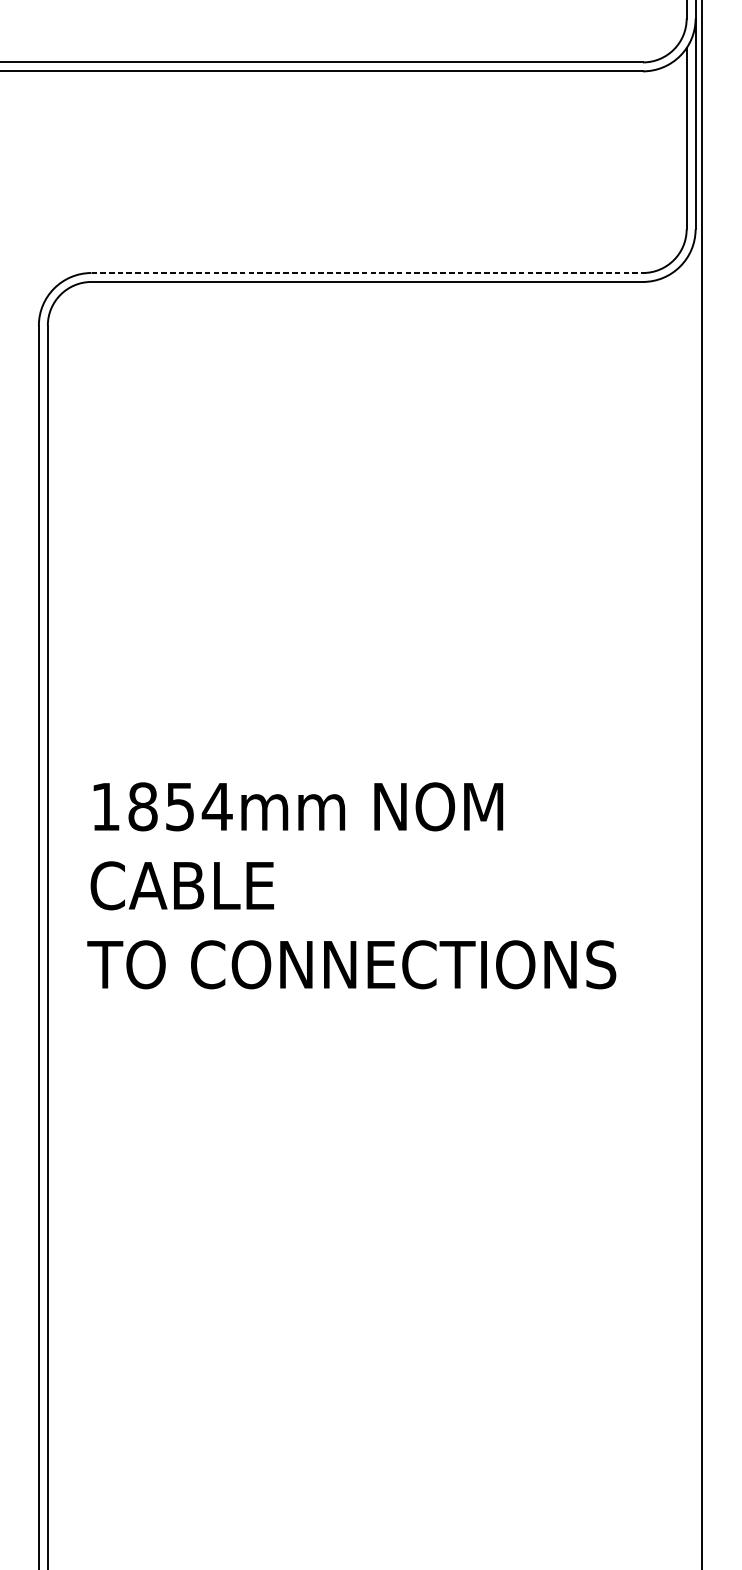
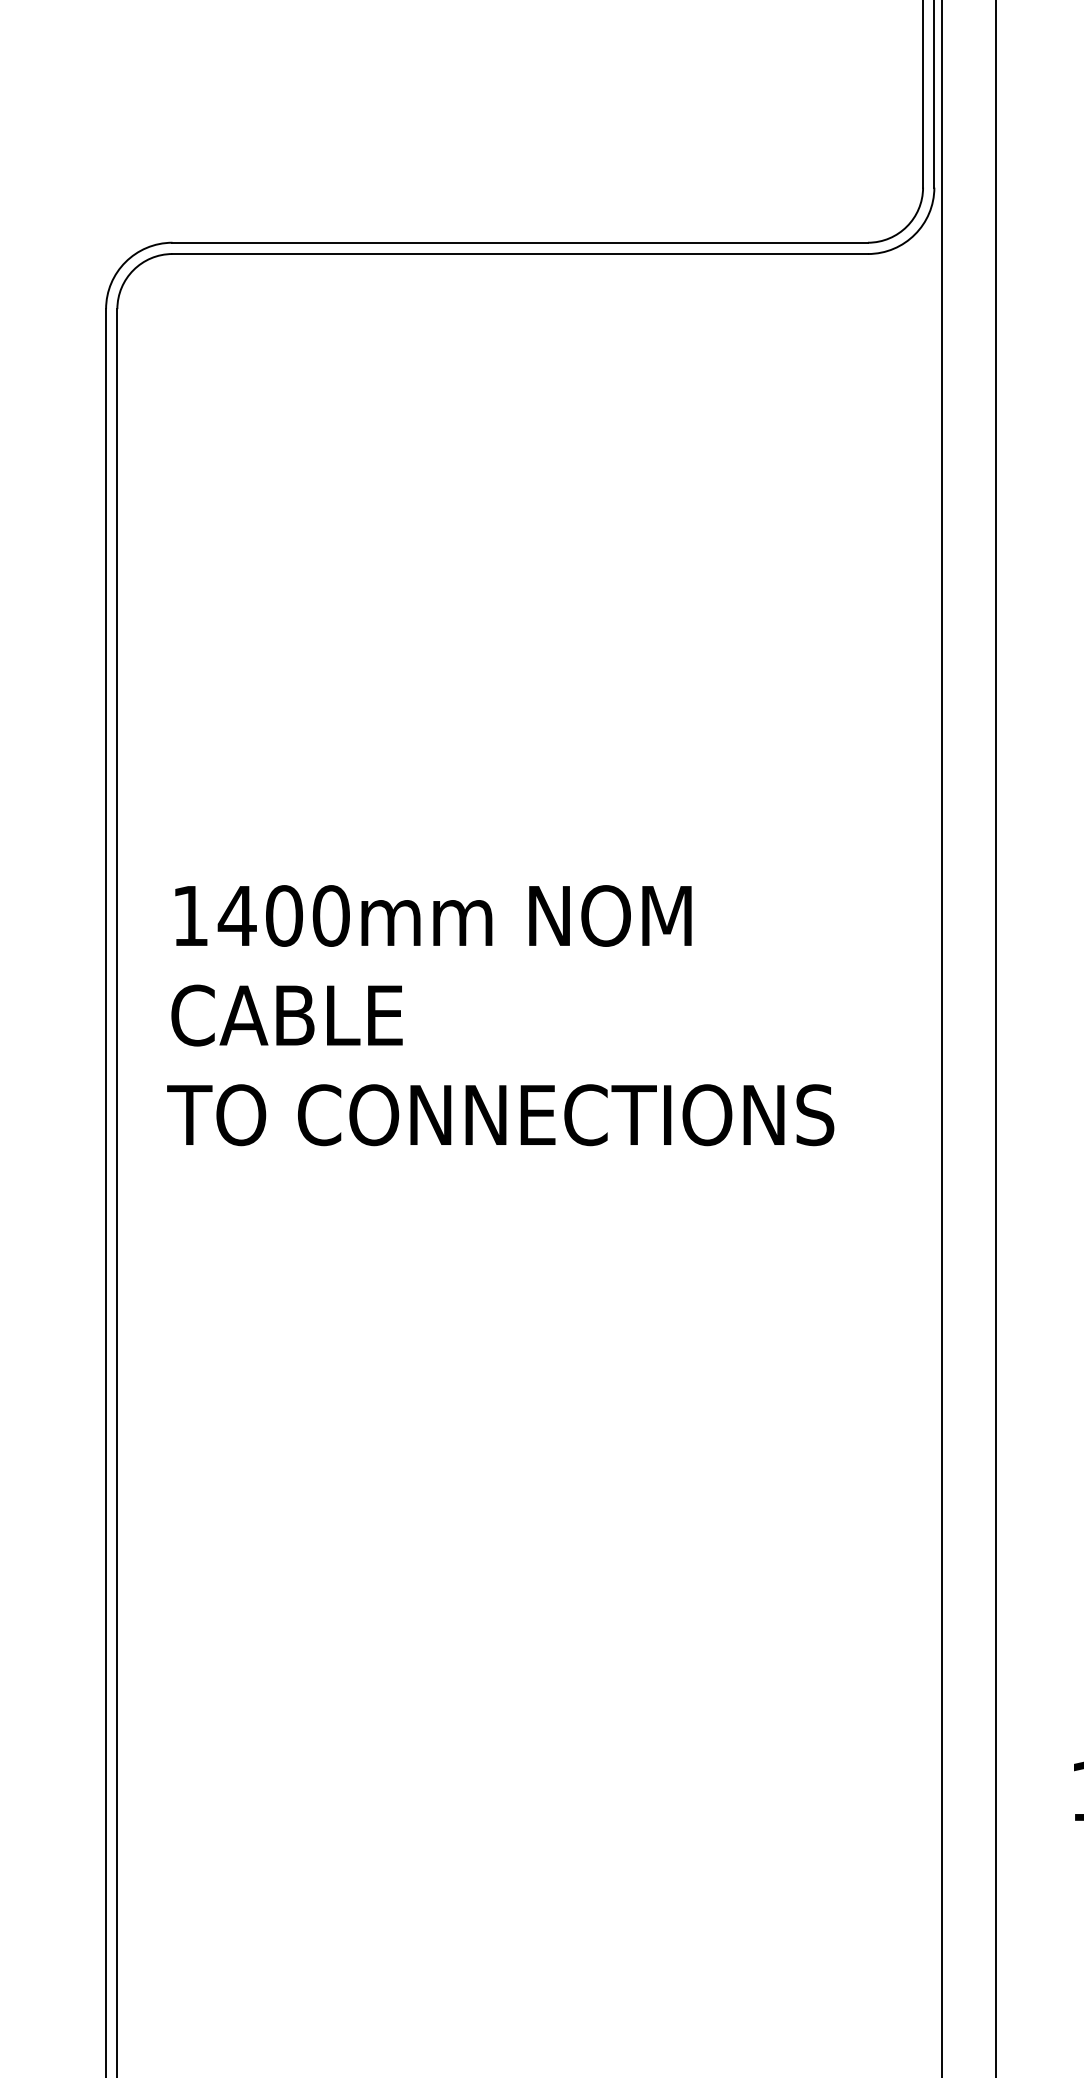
line: (367, 272) -> (520, 242), dashed -> solid
text: (179, 806) -> (283, 915), 1854mm -> 1400mm

